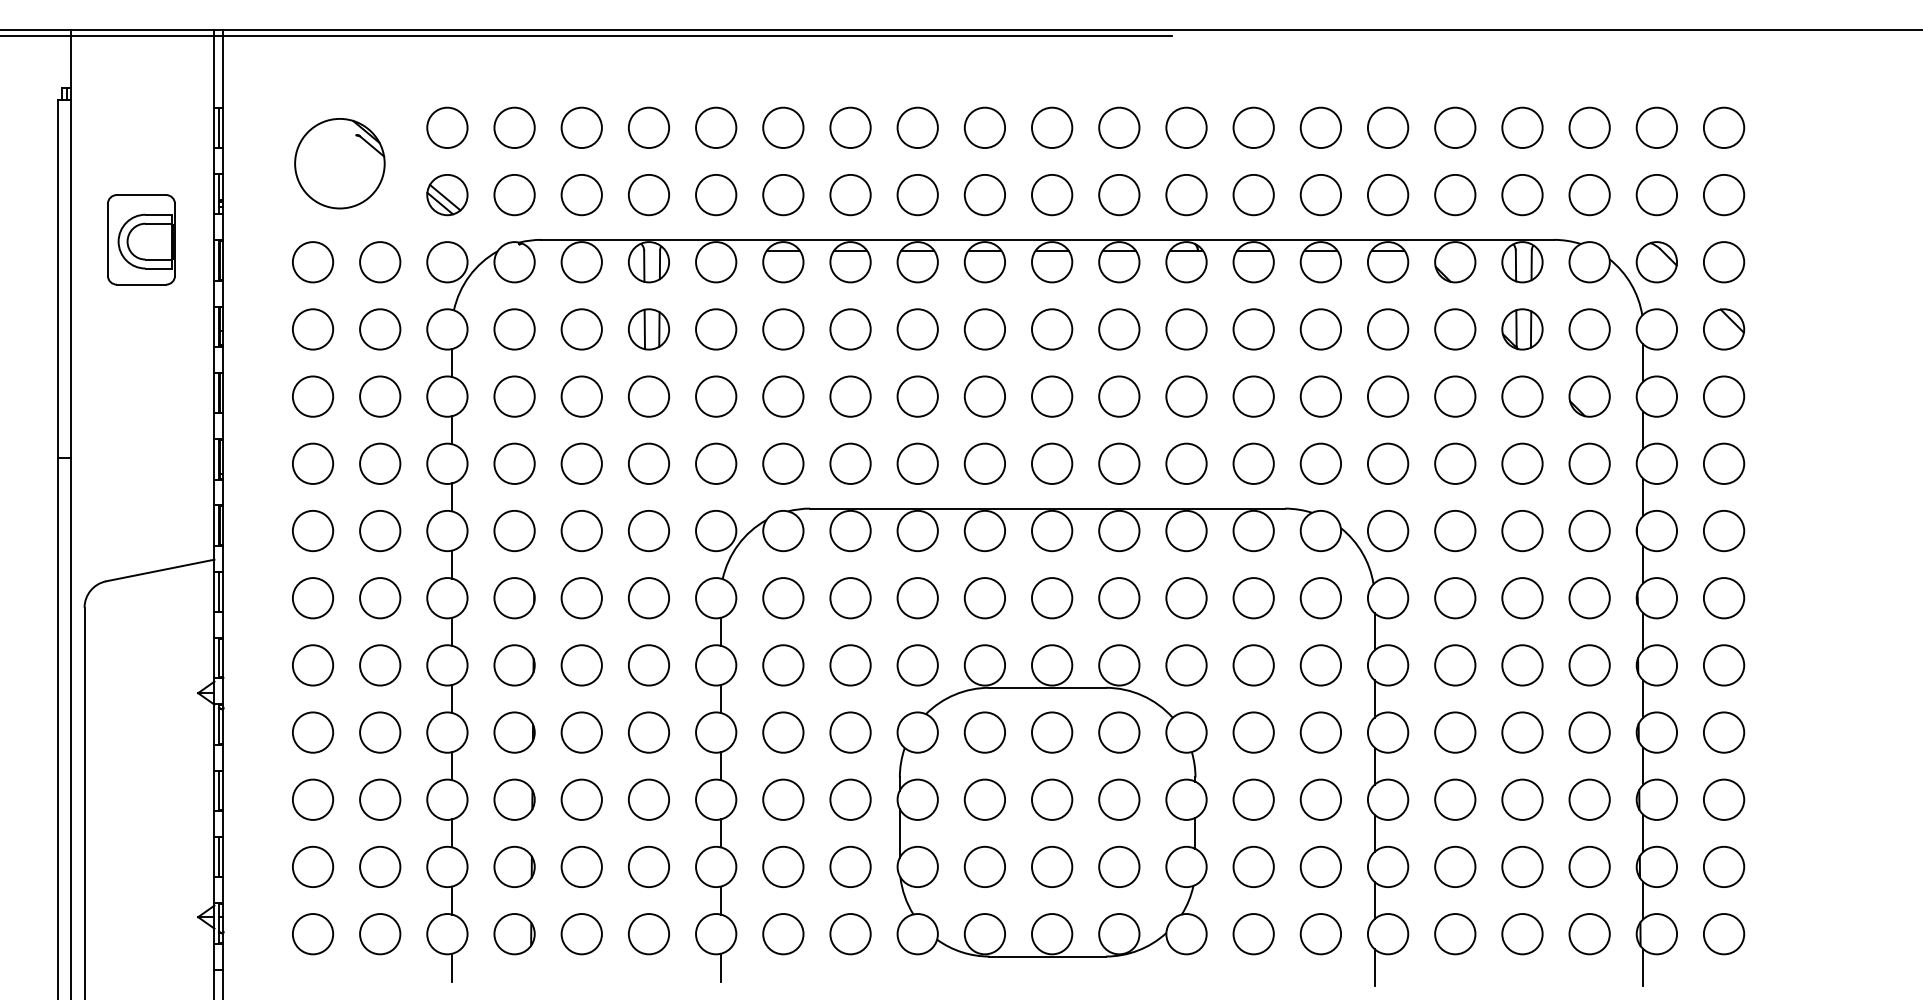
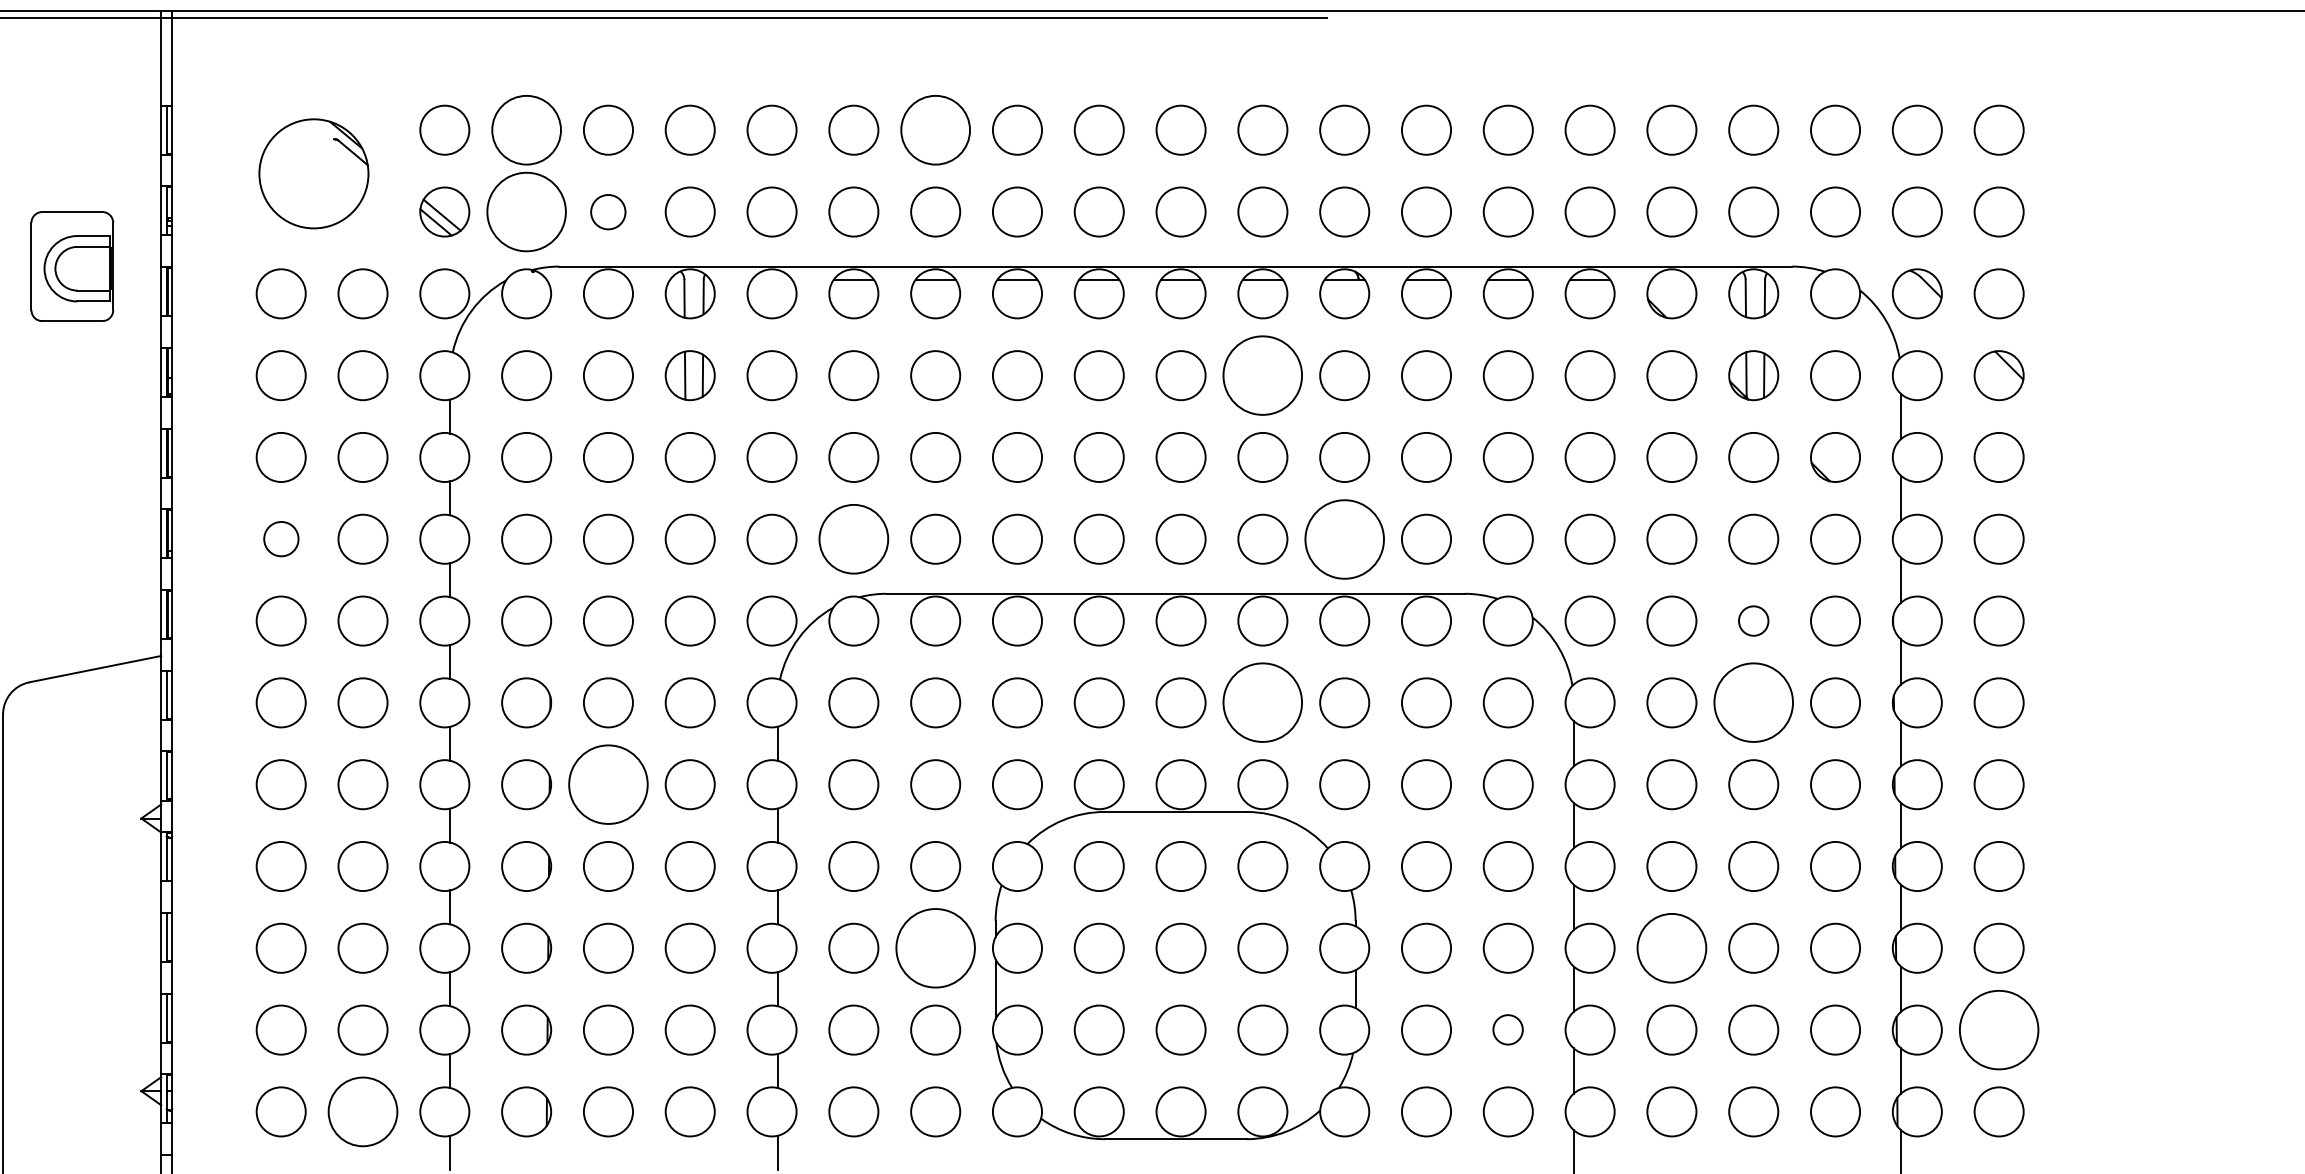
circle: (514, 127) -> (526, 129), size x1.4
circle: (850, 127) -> (935, 129), size x1.4
circle: (514, 194) -> (526, 211), size x1.6
circle: (581, 195) -> (608, 212), size x0.7
circle: (1119, 329) -> (1263, 375), size x1.6
circle: (313, 463) -> (281, 538), size x0.7
circle: (783, 463) -> (854, 538), size x1.4
circle: (1186, 463) -> (1344, 538), size x1.6
circle: (1522, 530) -> (1753, 620), size x0.6
circle: (1119, 598) -> (1263, 703), size x1.6
circle: (1522, 598) -> (1753, 703), size x1.6
circle: (581, 665) -> (608, 784), size x1.6
circle: (850, 799) -> (935, 947), size x1.6
circle: (1455, 799) -> (1672, 947), size x1.4
circle: (1320, 866) -> (1507, 1029), size x0.6
circle: (1723, 866) -> (1998, 1029), size x1.6
circle: (380, 934) -> (363, 1112), size x1.4

